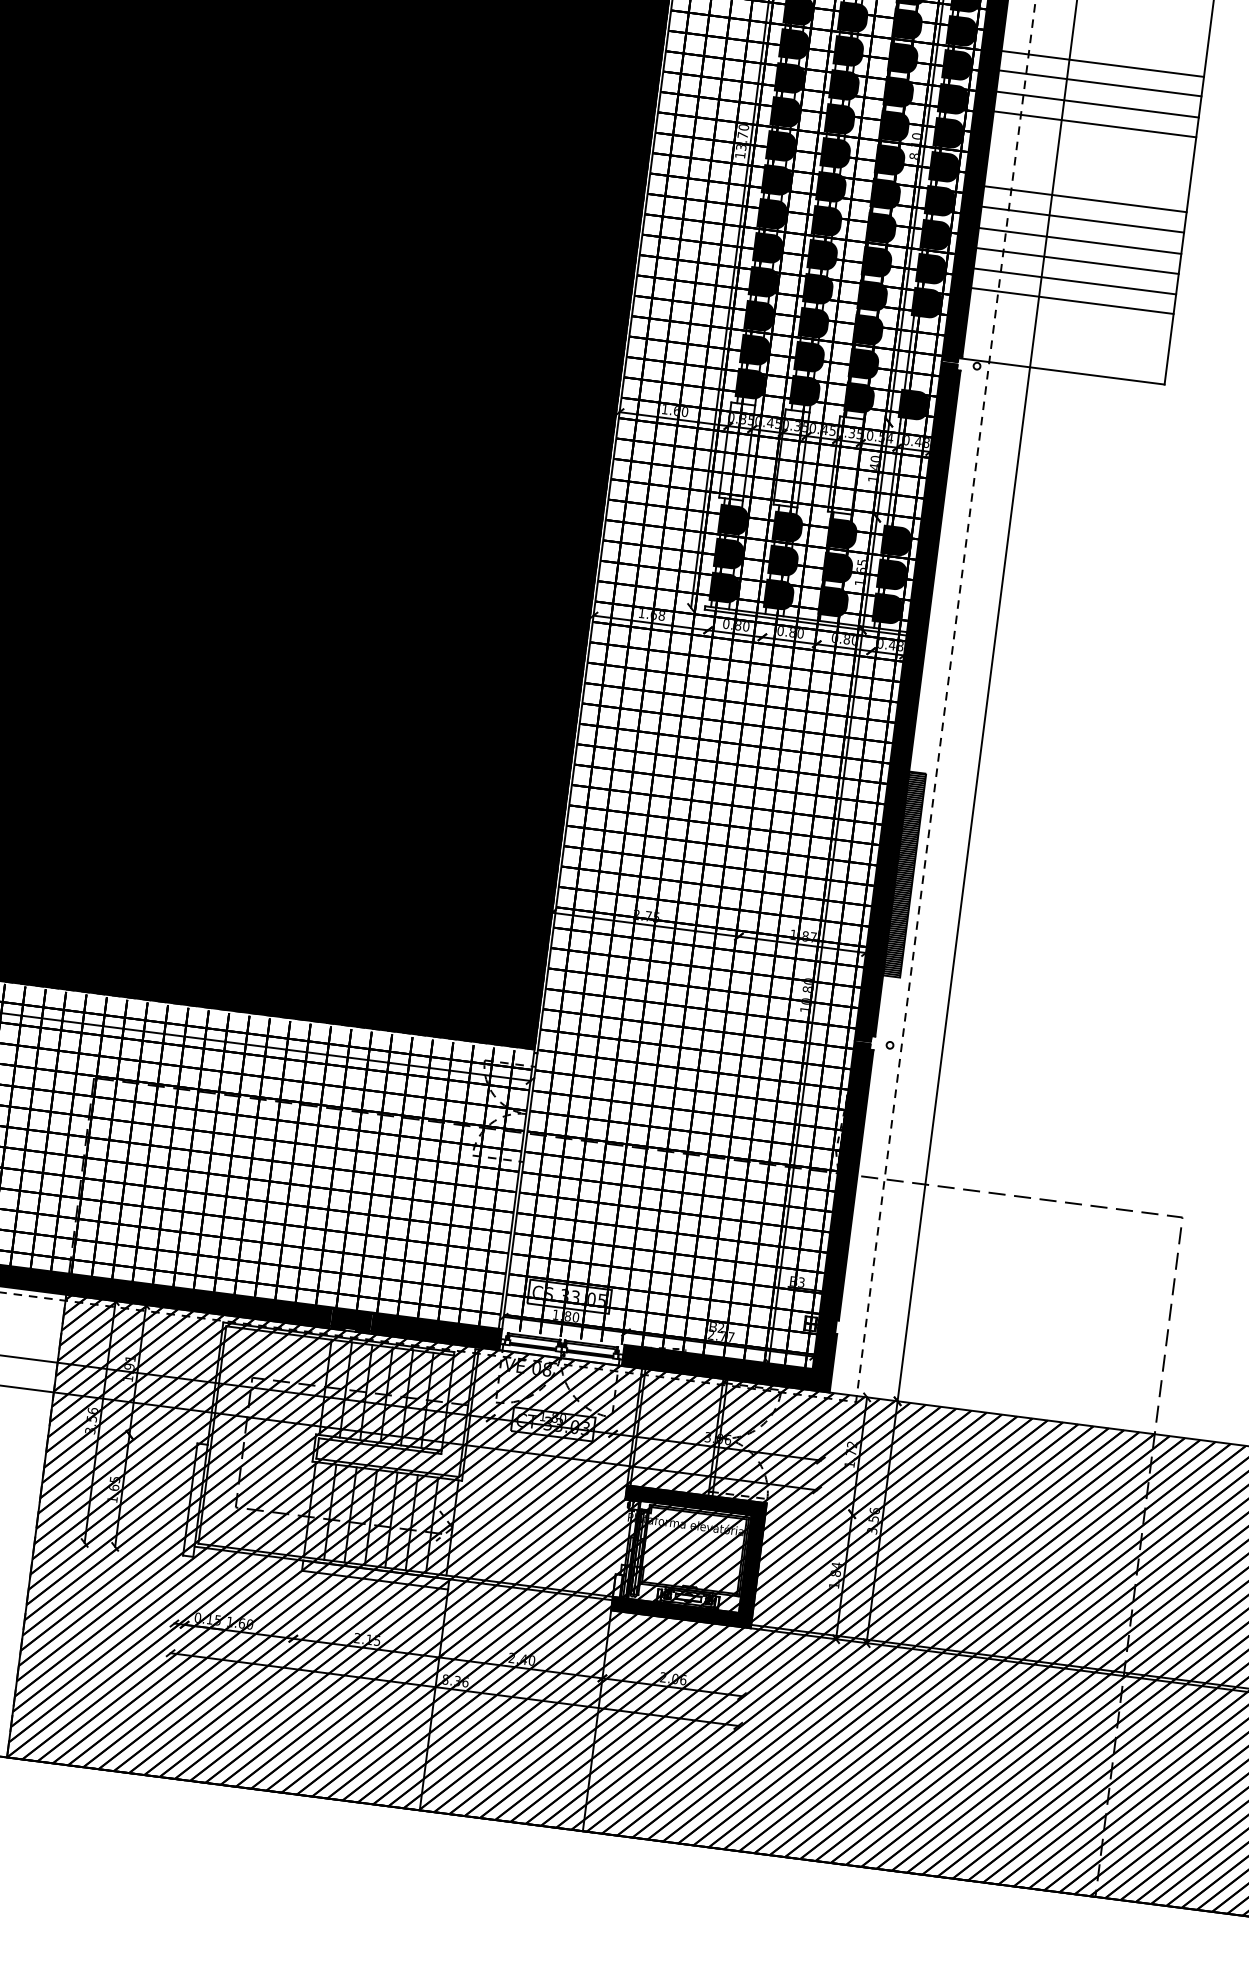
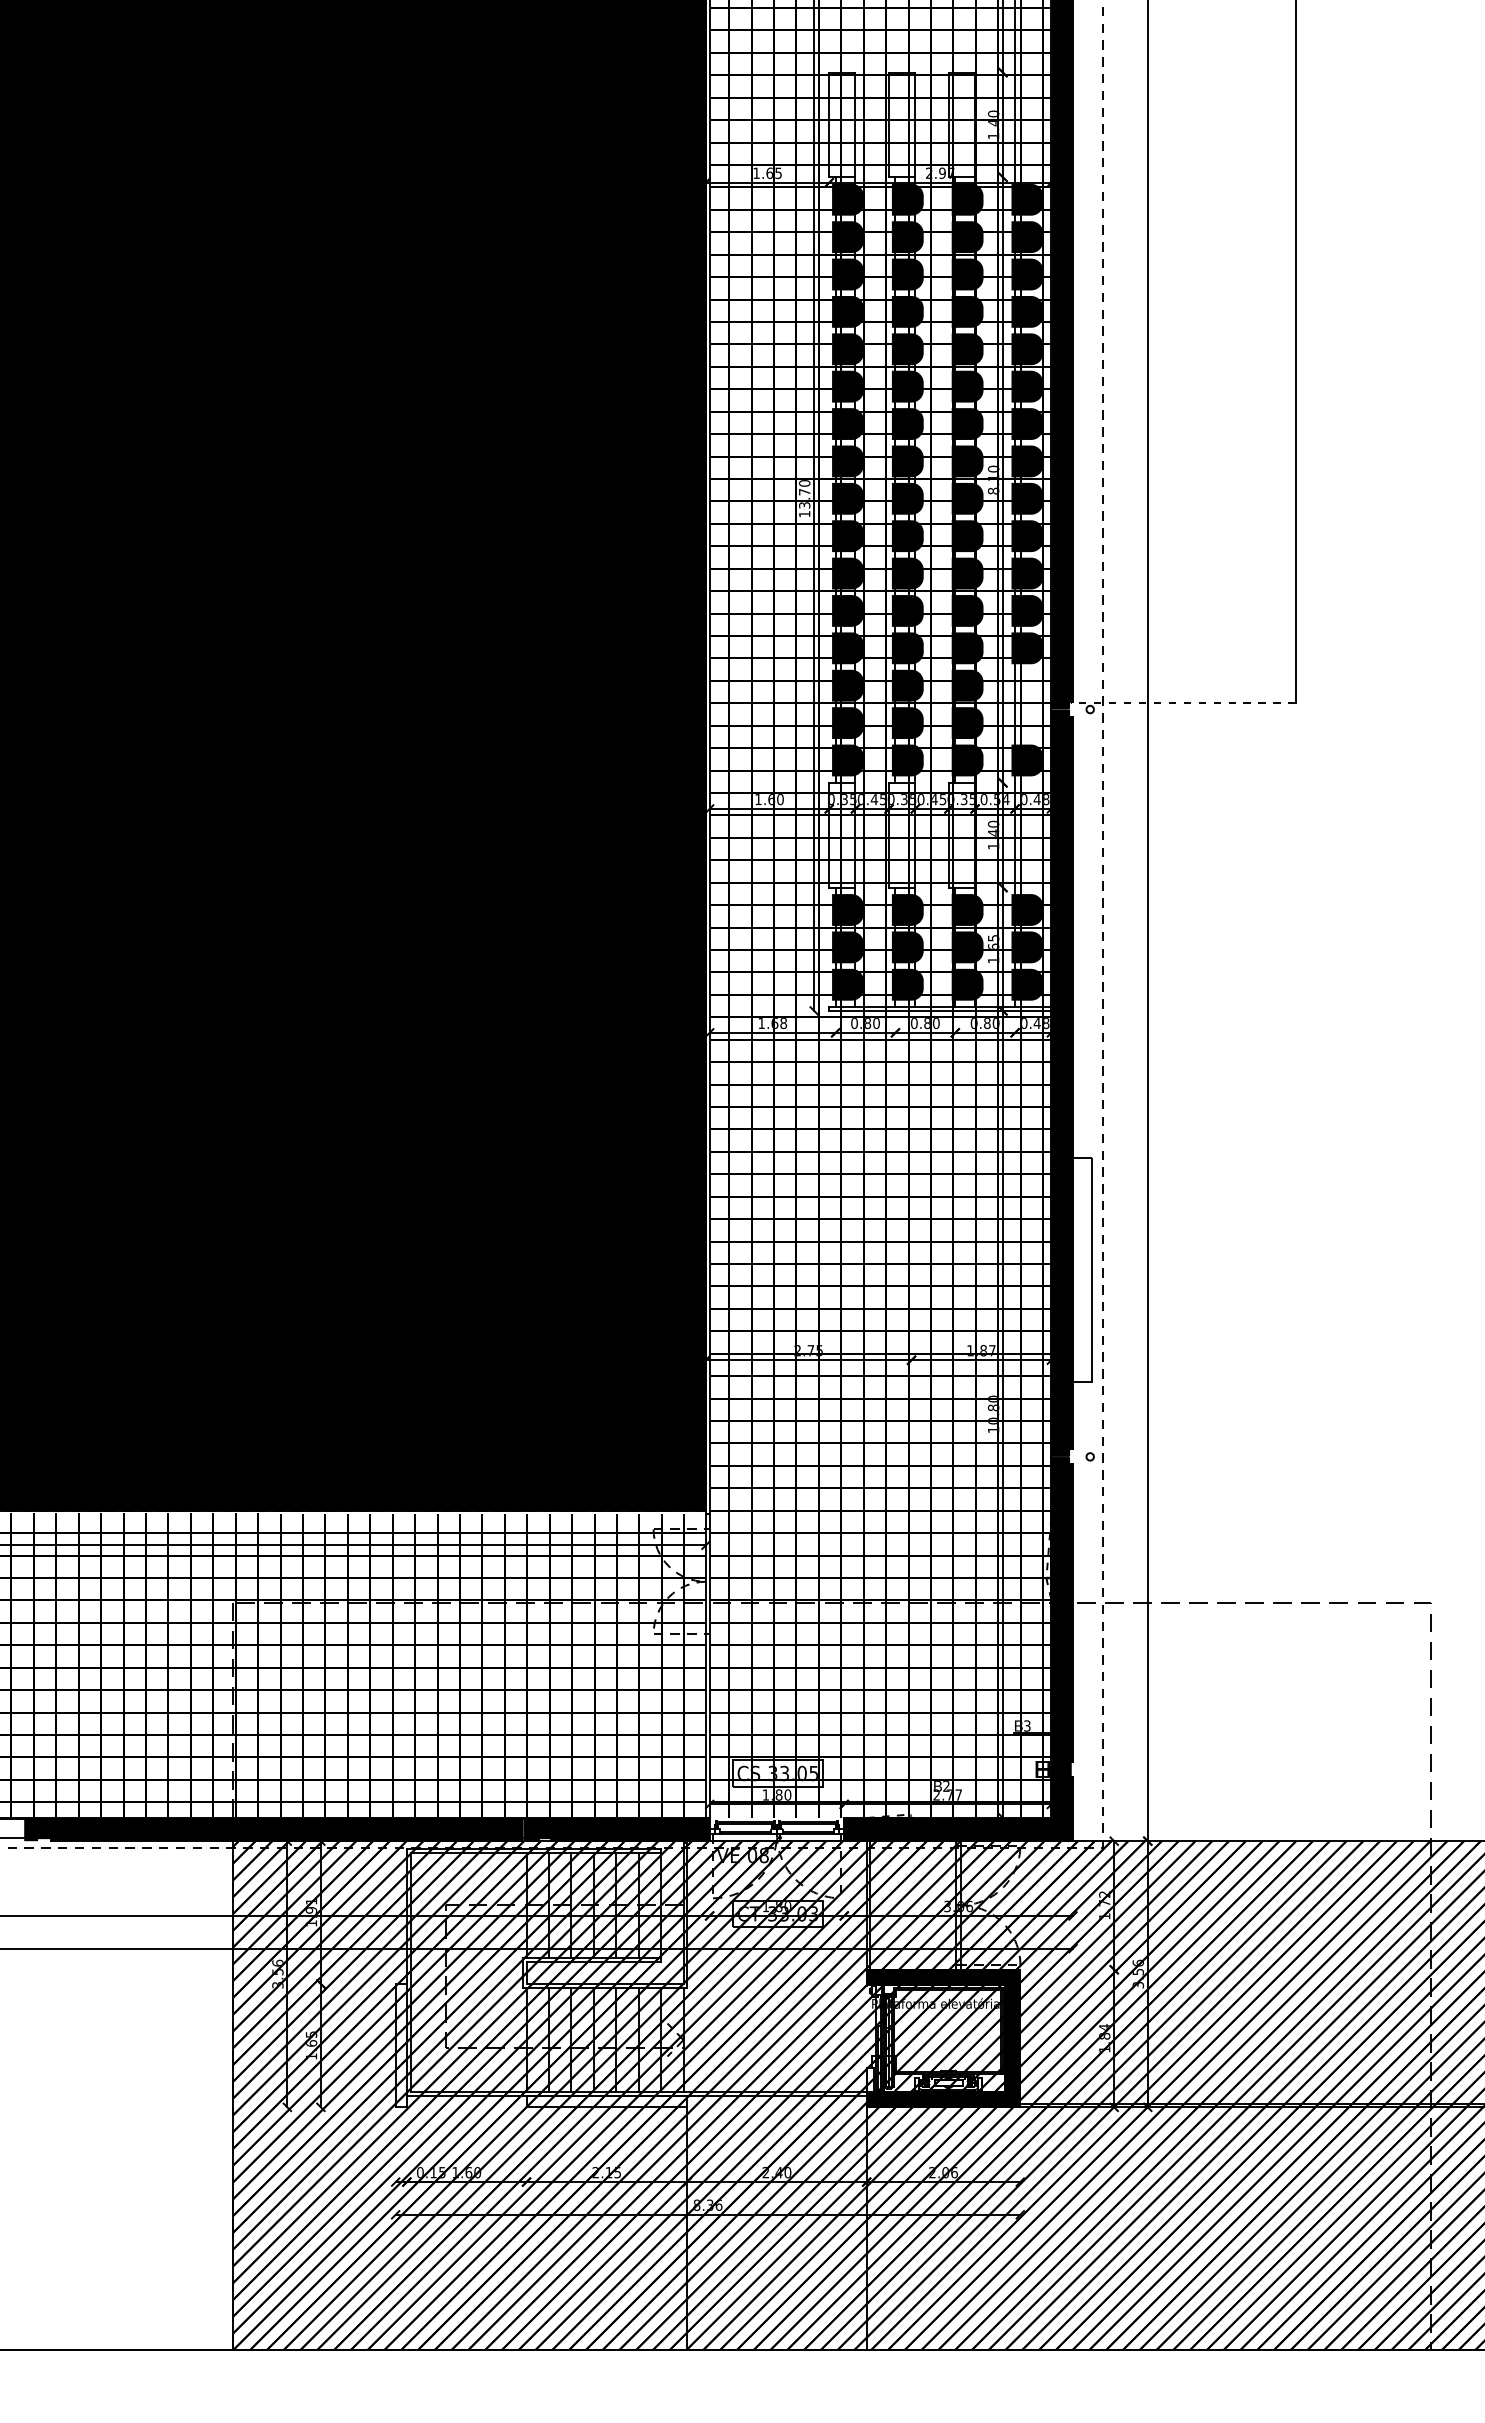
line: (1102, 63) -> (1184, 364), removed
line: (1100, 83) -> (1184, 386), removed
line: (1097, 104) -> (1184, 409), removed
line: (1095, 124) -> (1184, 431), removed
line: (1085, 198) -> (1184, 513), removed
line: (1082, 219) -> (1184, 536), removed
line: (1080, 240) -> (1184, 559), removed
line: (1077, 260) -> (1184, 581), removed
line: (1074, 281) -> (1184, 604), removed
line: (1072, 300) -> (1184, 625), removed
line: (1062, 371) -> (1183, 703), solid -> dashed
hatch: (904, 874) -> (1082, 1269), removed

